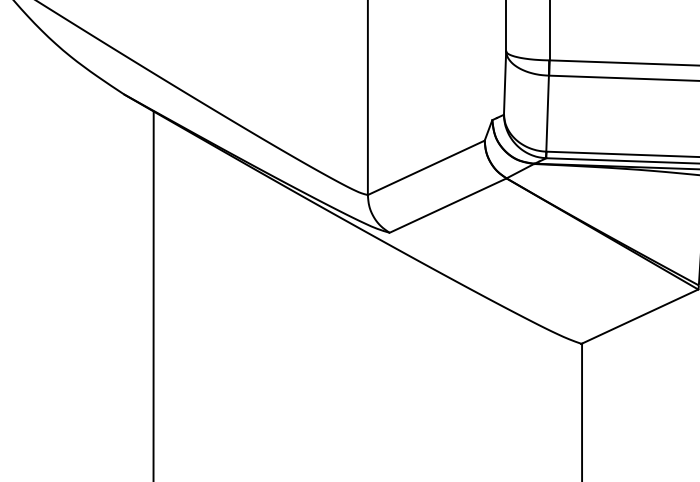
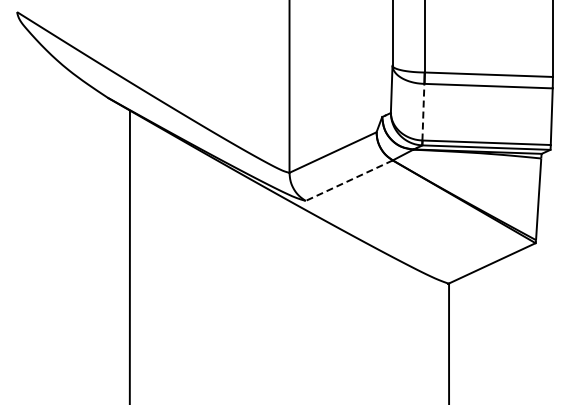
line: (547, 112) -> (423, 111), solid -> dashed
line: (447, 205) -> (348, 180), solid -> dashed

